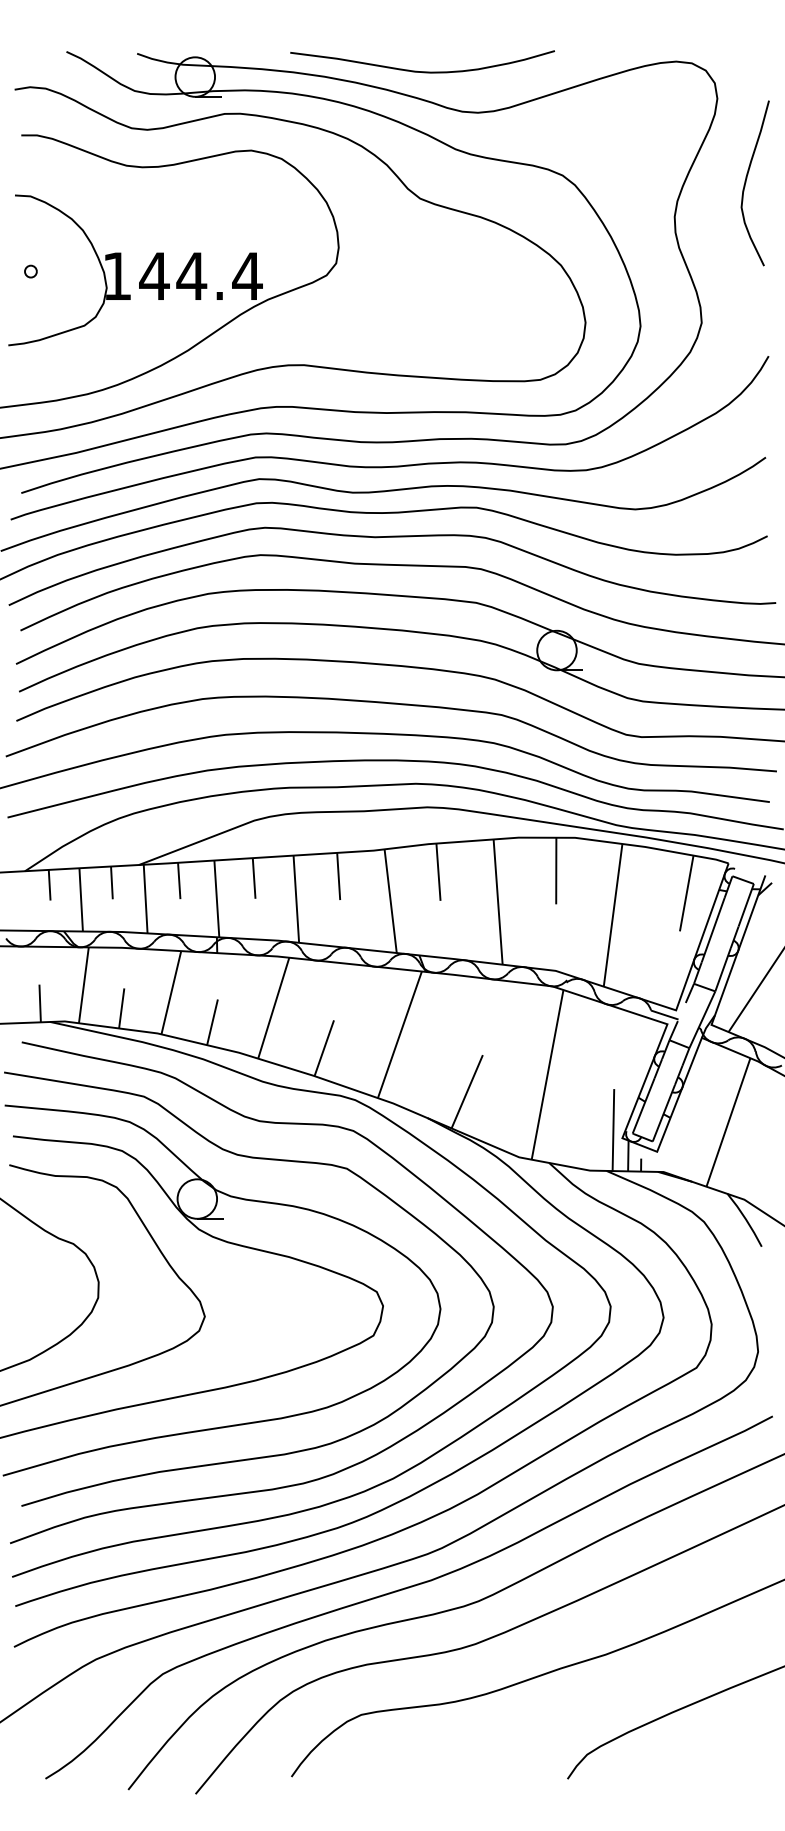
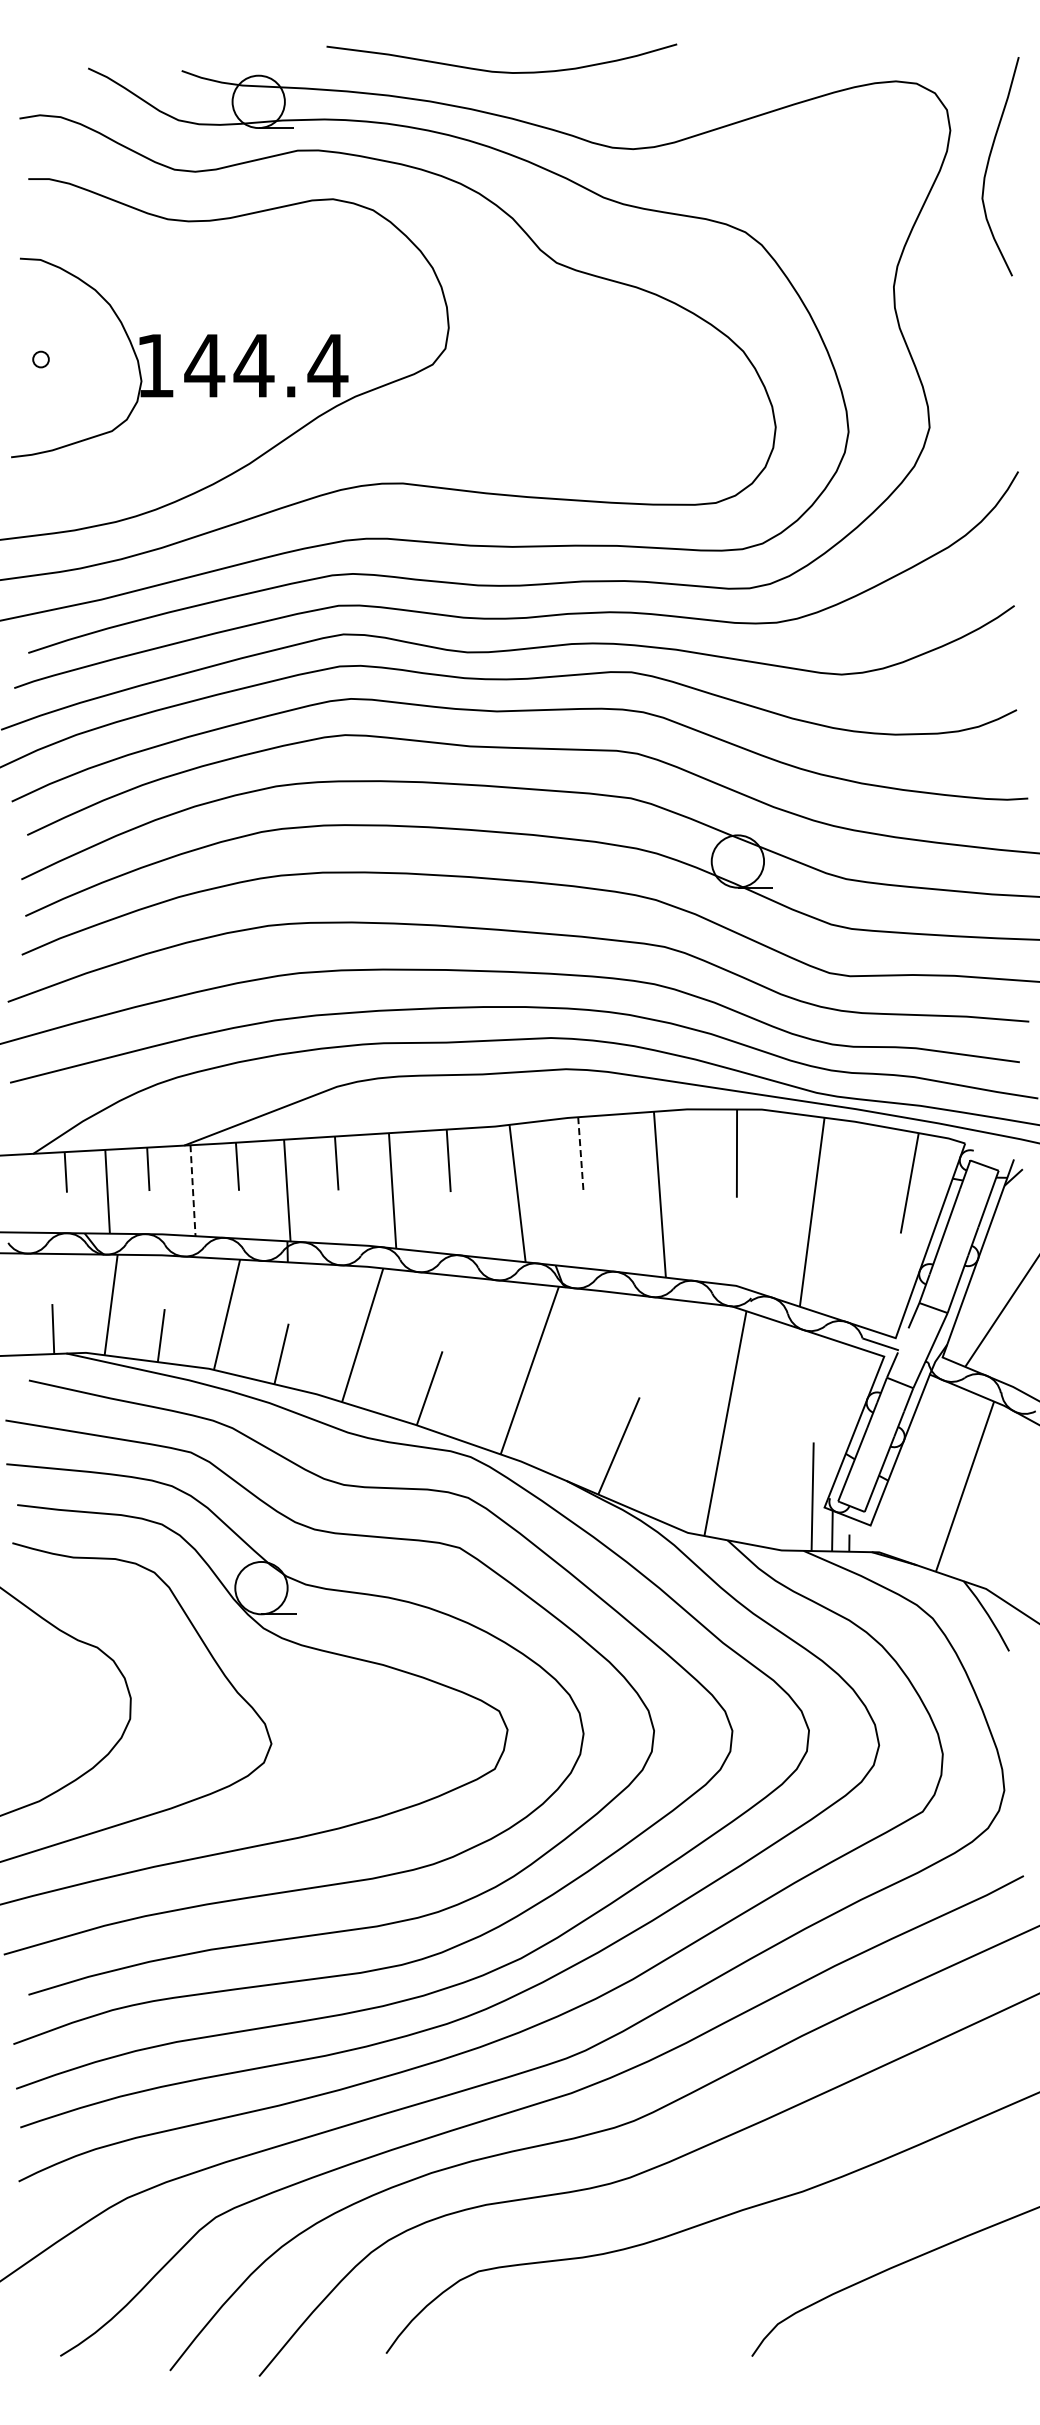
curve: (422, 71) -> (501, 71), moved
curve: (746, 183) -> (988, 166), moved
line: (438, 872) -> (580, 1155), solid -> dashed
line: (146, 898) -> (193, 1190), solid -> dashed

